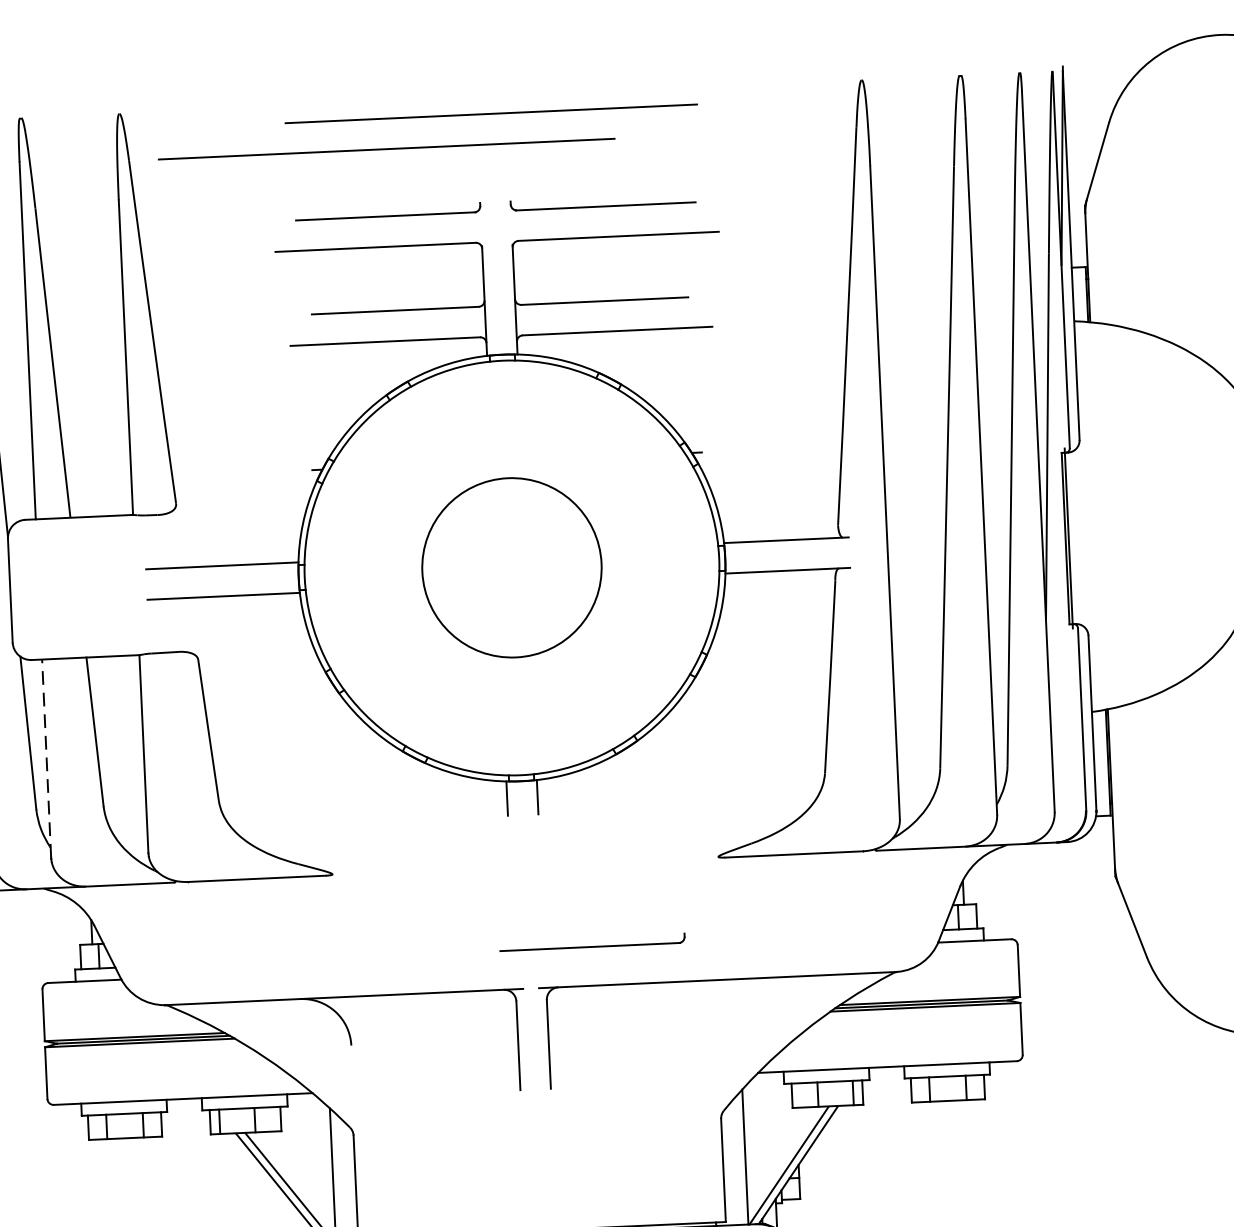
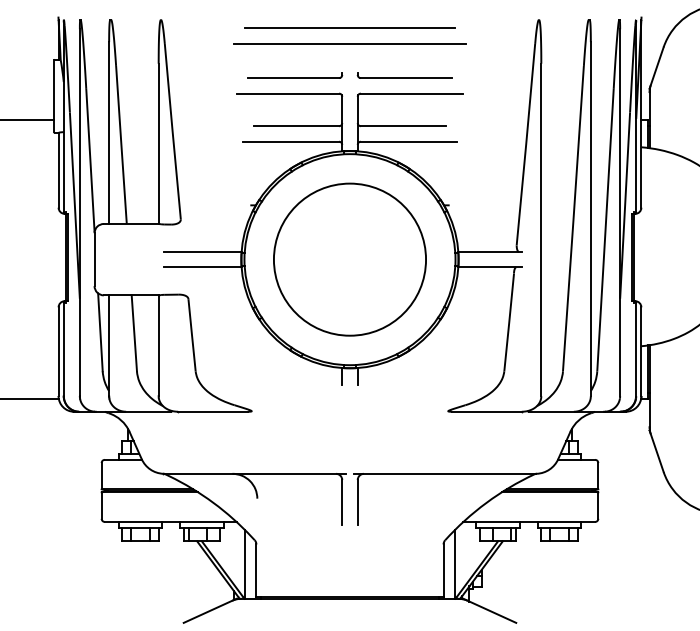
line: (385, 148) -> (349, 43), moved
circle: (510, 567) -> (349, 259), size x1.67
line: (47, 757) -> (109, 345), dashed -> solid
part: (592, 941) -> (382, 451), removed

